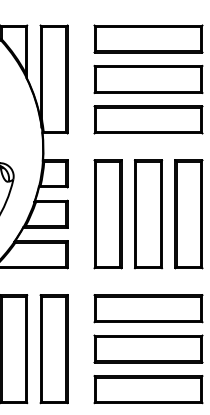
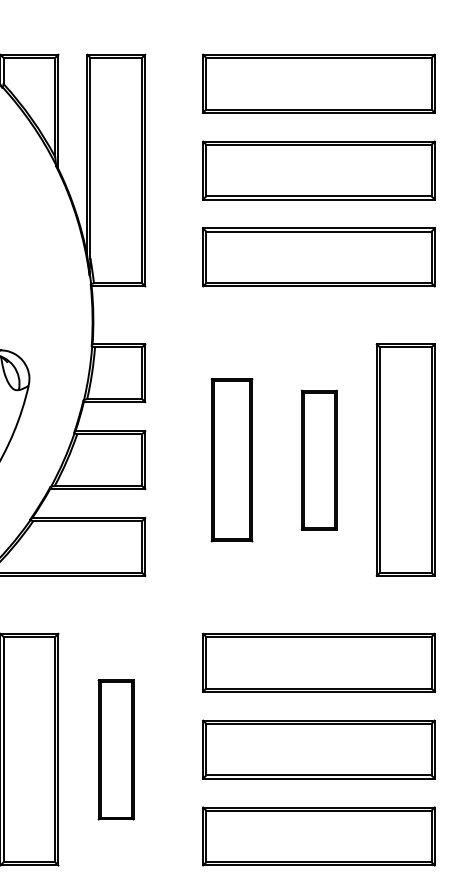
part: (107, 214) -> (230, 460), size x0.7
part: (148, 214) -> (318, 460), size x0.6
part: (53, 349) -> (114, 750), size x0.6

